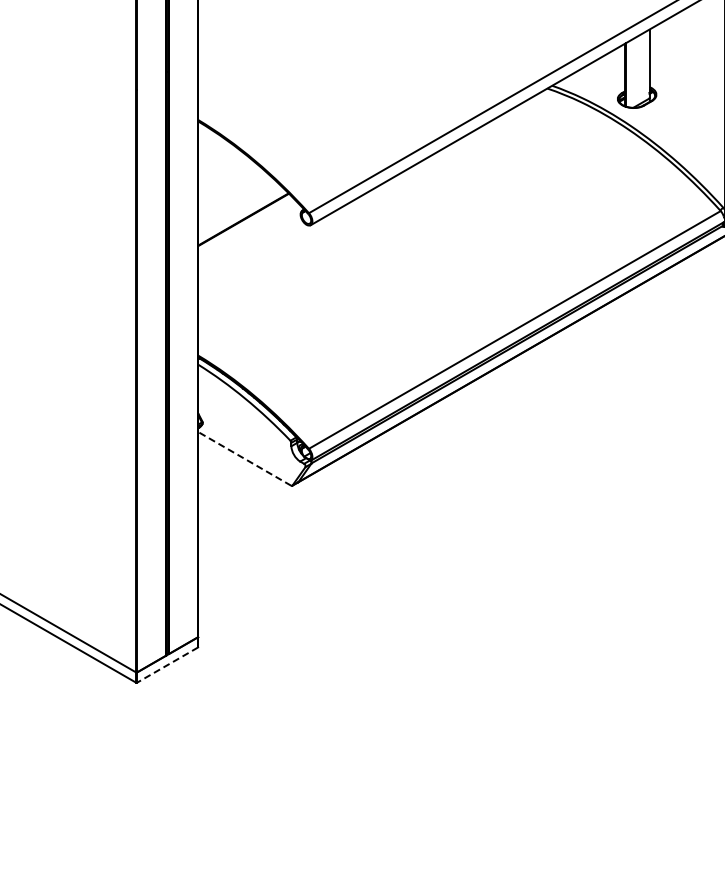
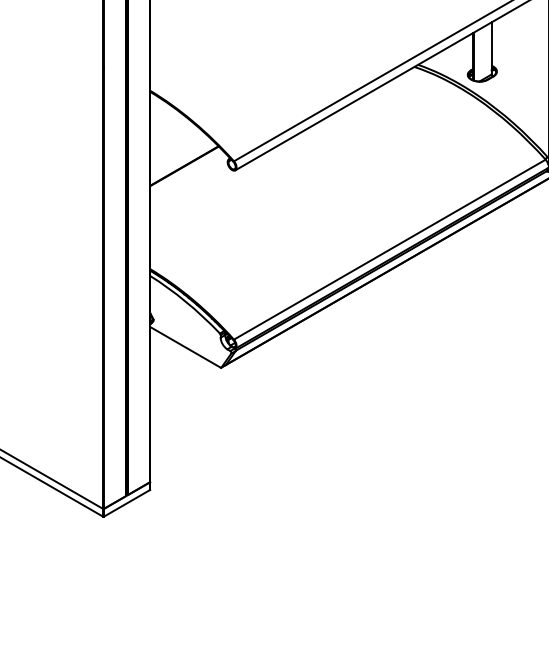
line: (244, 458) -> (185, 346), dashed -> solid
line: (167, 665) -> (126, 503), dashed -> solid

